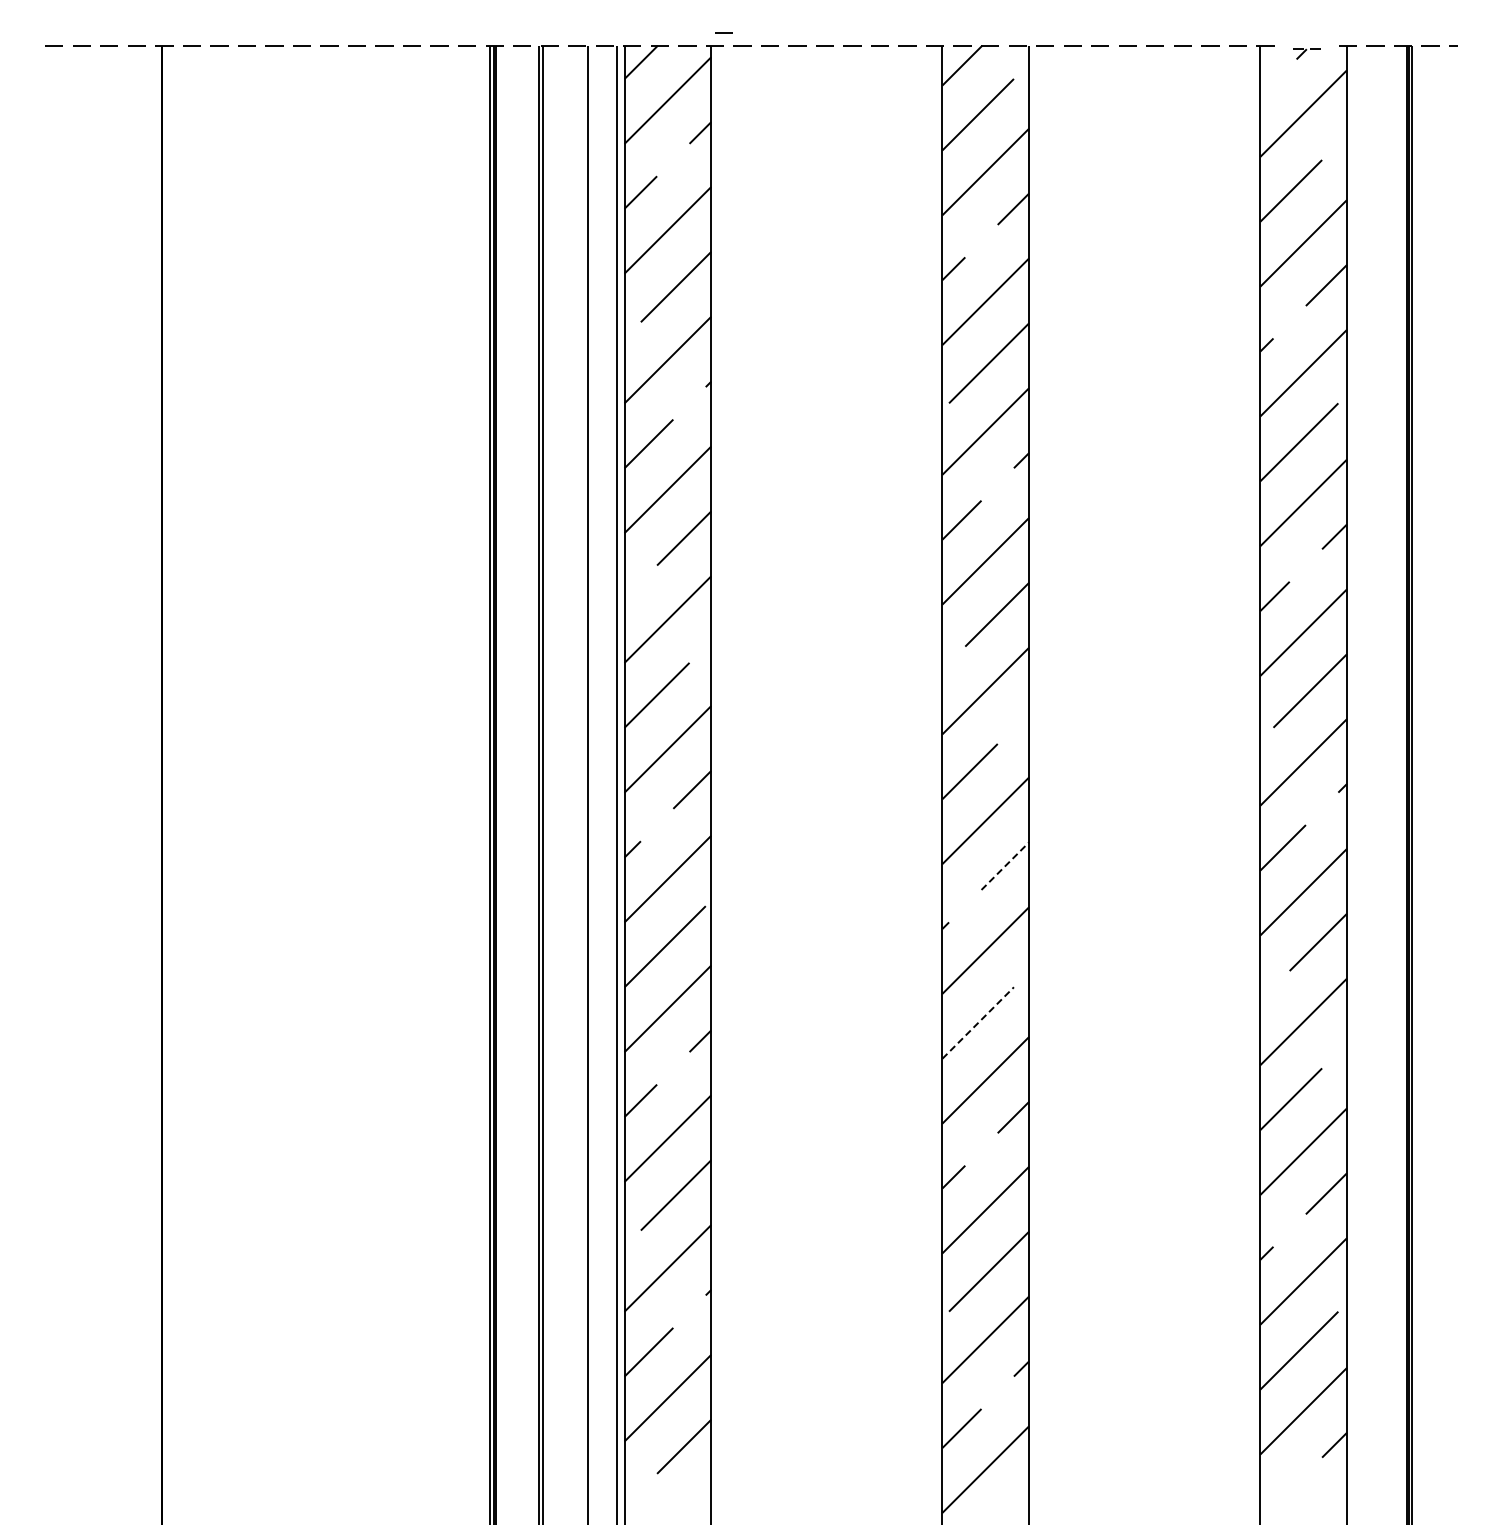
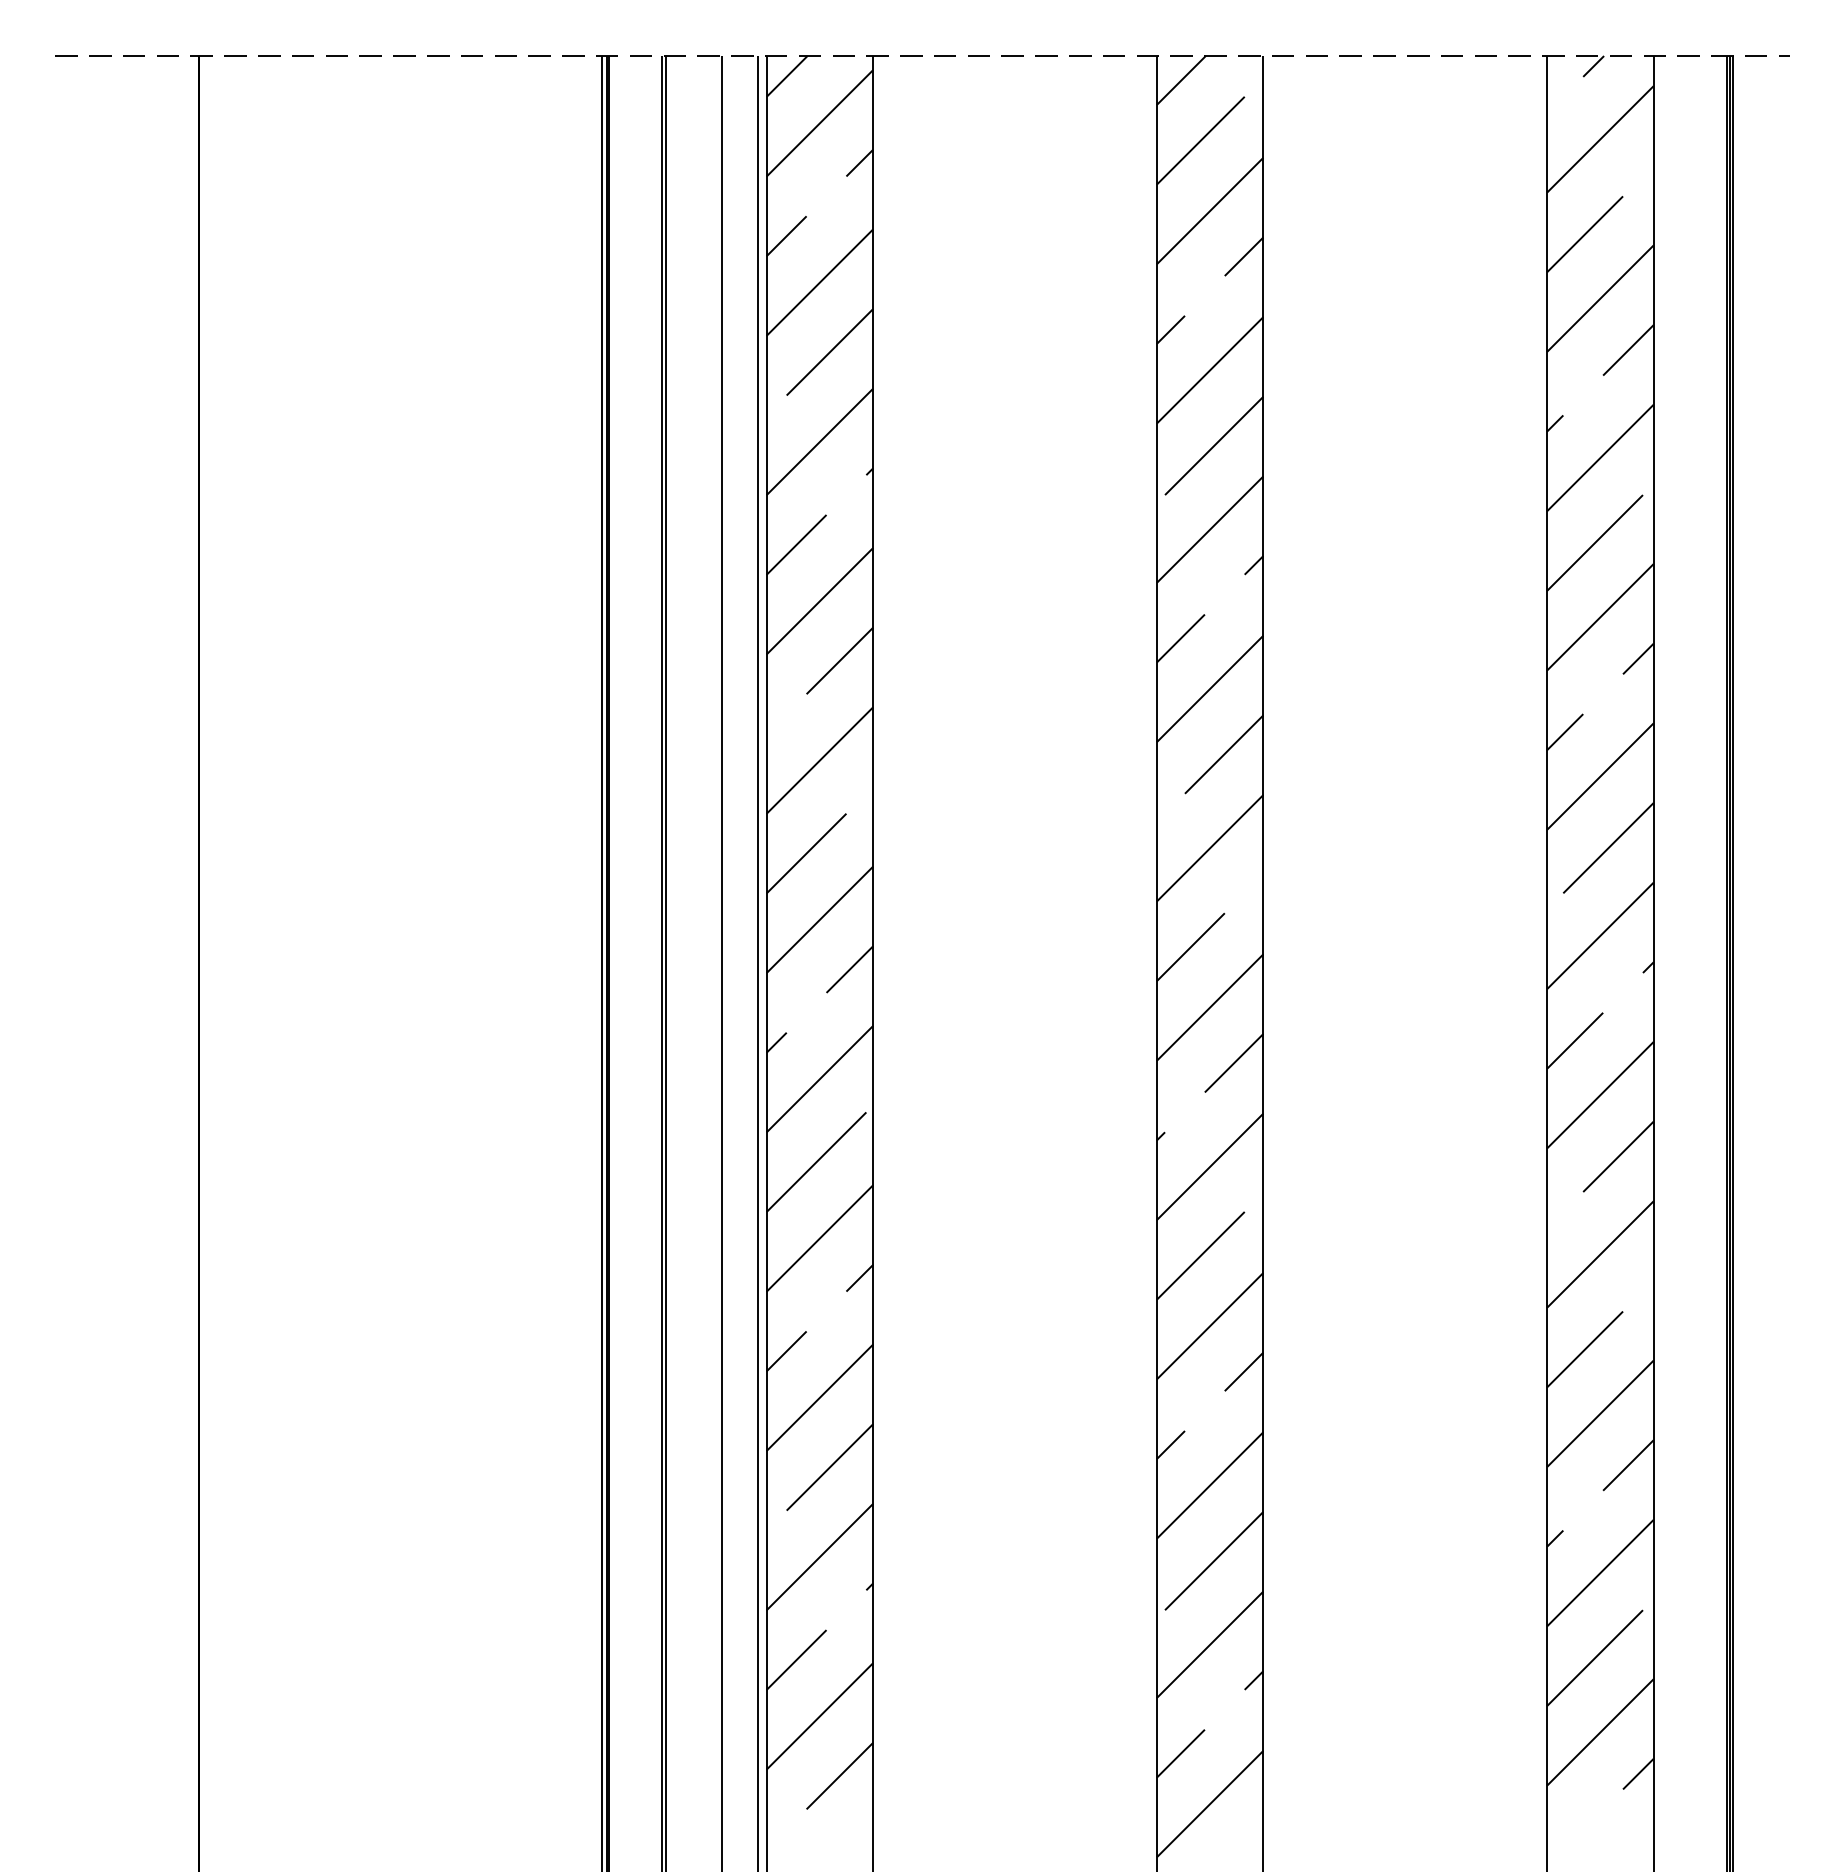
line: (723, 32) -> (888, 39), removed
part: (1306, 54) -> (1603, 66), size x1.67
line: (1005, 866) -> (1234, 1063), dashed -> solid
line: (978, 1023) -> (1201, 1256), dashed -> solid

